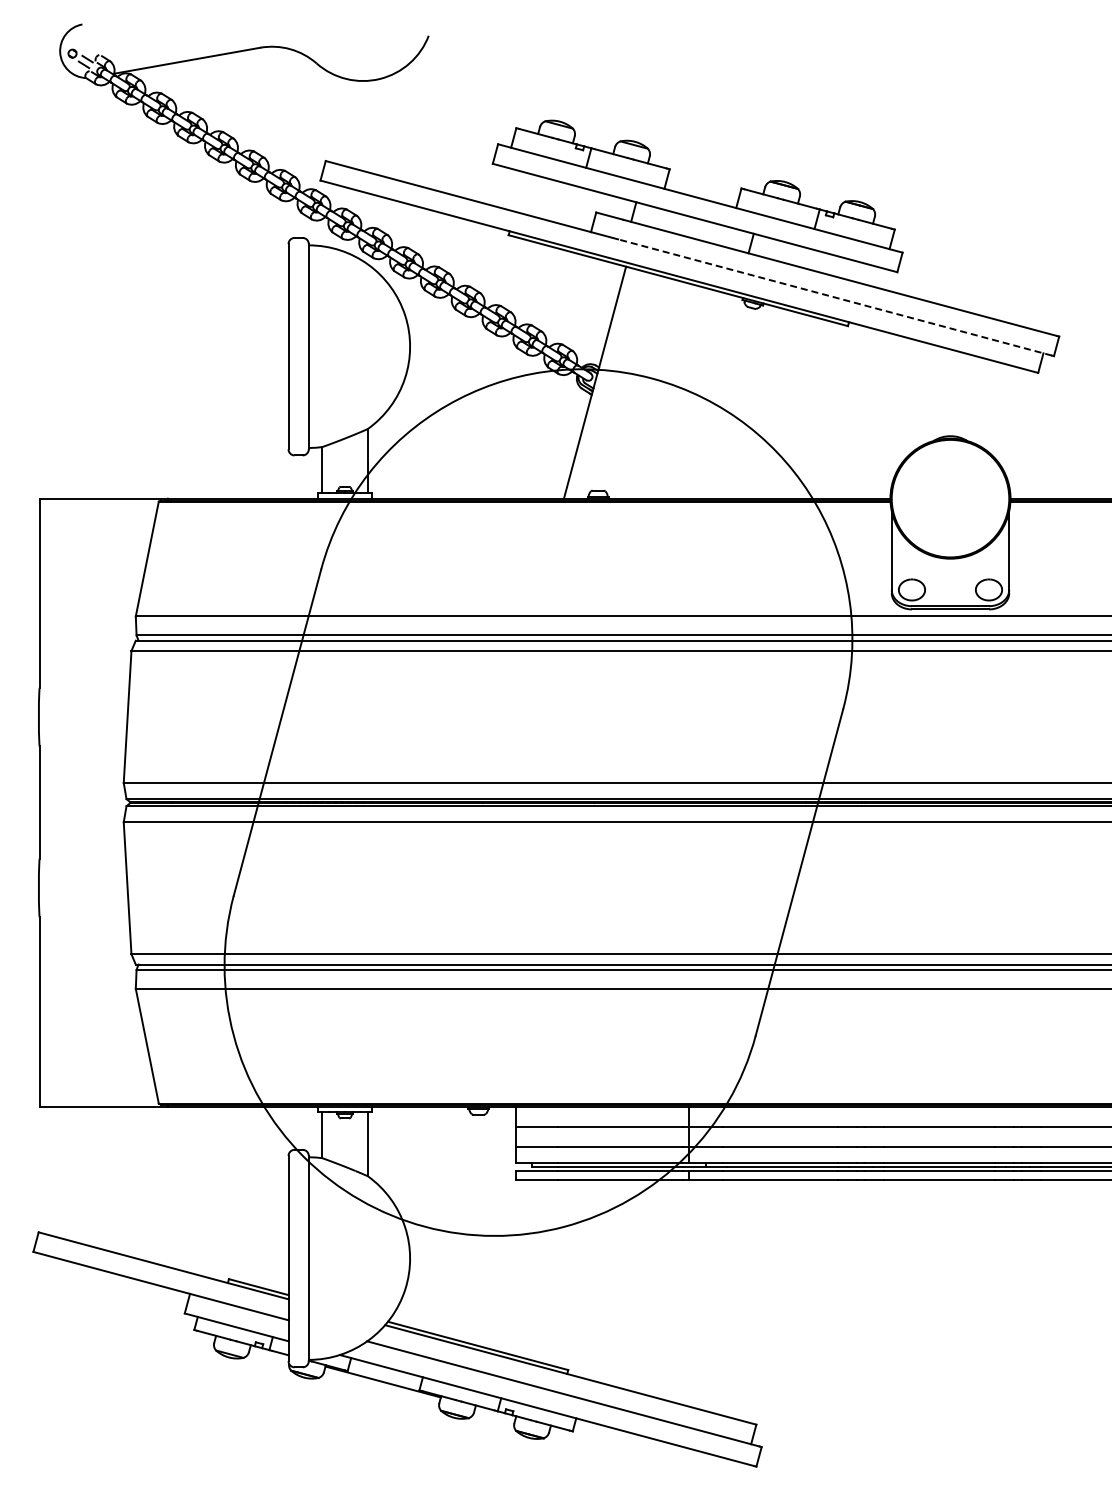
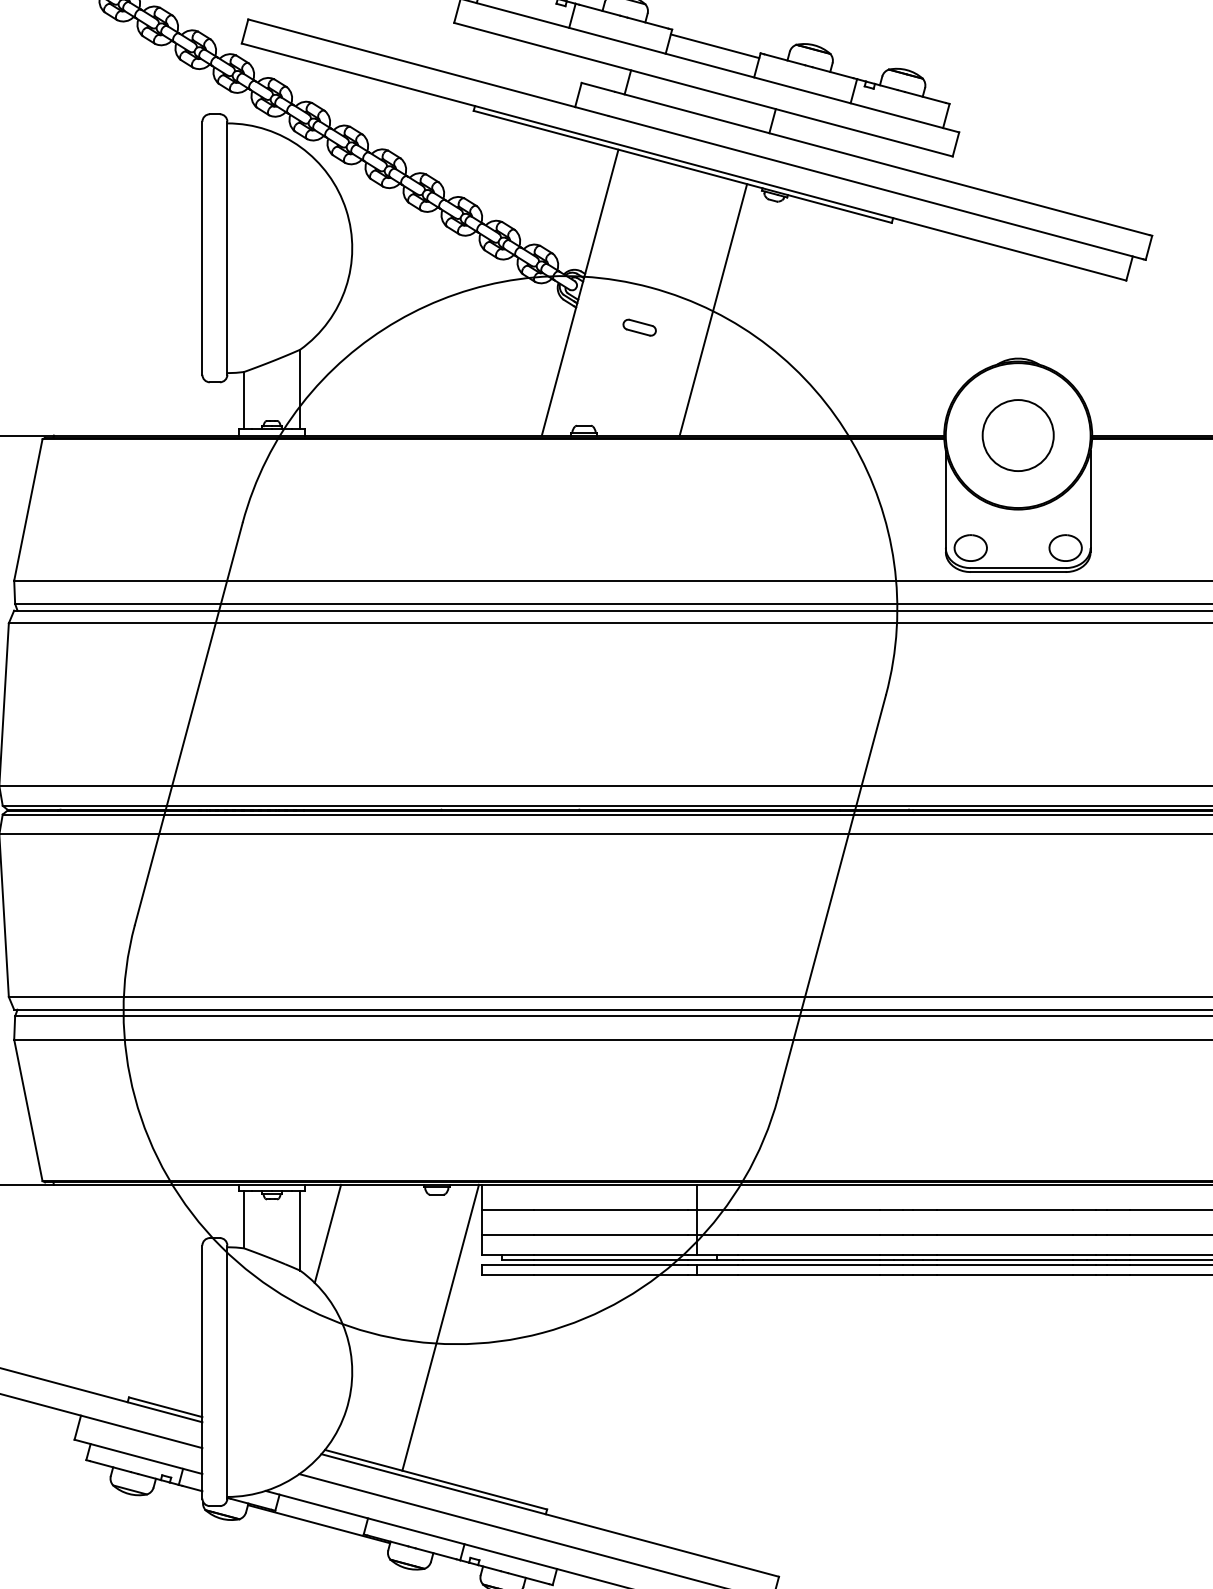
line: (704, 182) -> (715, 45), added
line: (835, 297) -> (876, 187), dashed -> solid
line: (702, 396) -> (712, 309), added
part: (643, 410) -> (639, 326), added
circle: (950, 498) -> (1018, 435), added
line: (390, 1146) -> (328, 1233), added
line: (481, 1222) -> (440, 1327), added

